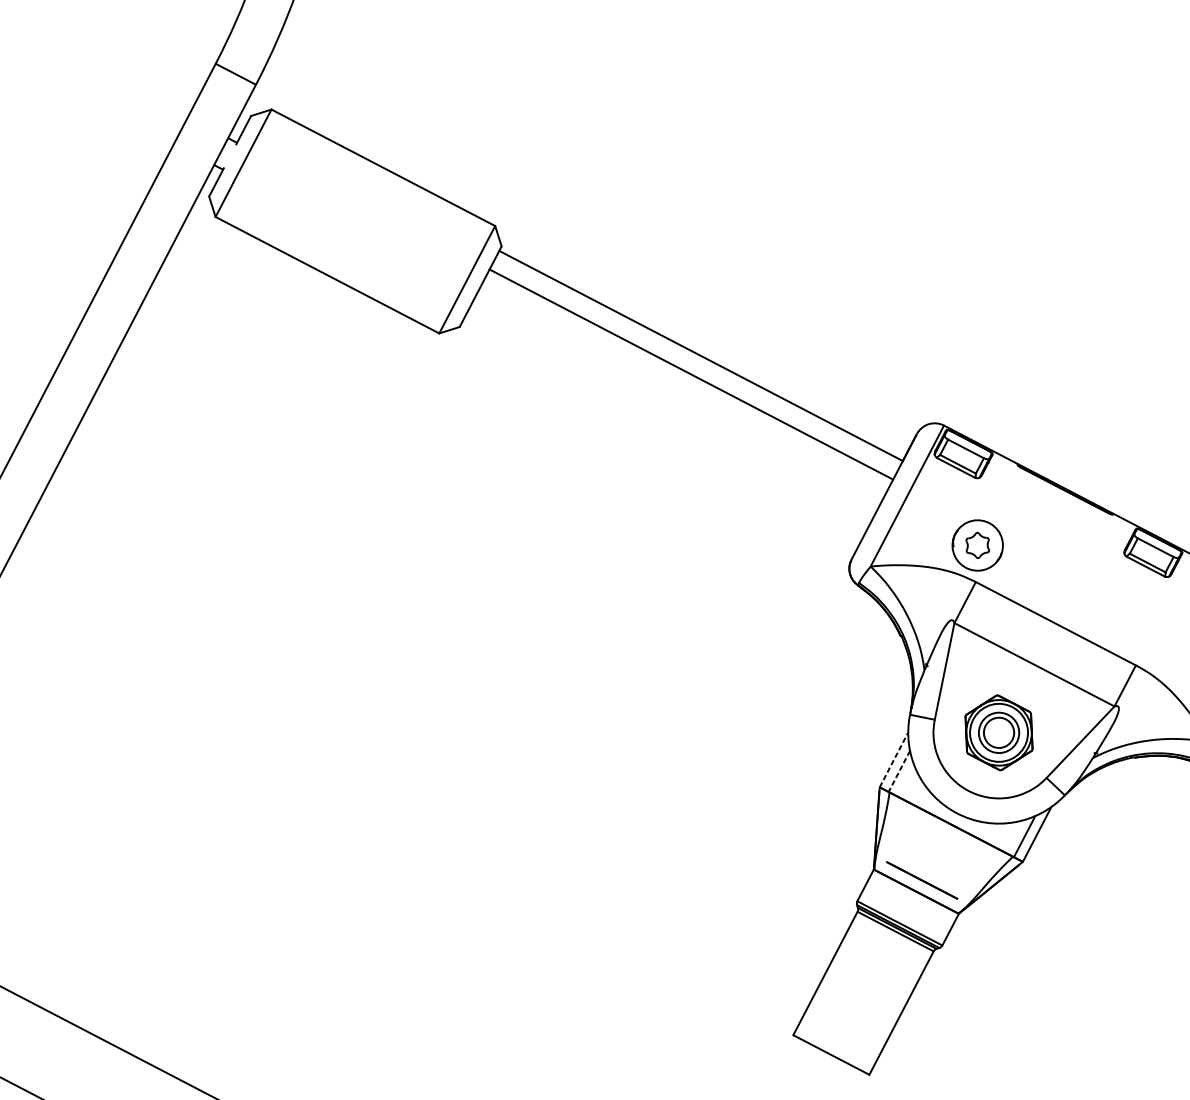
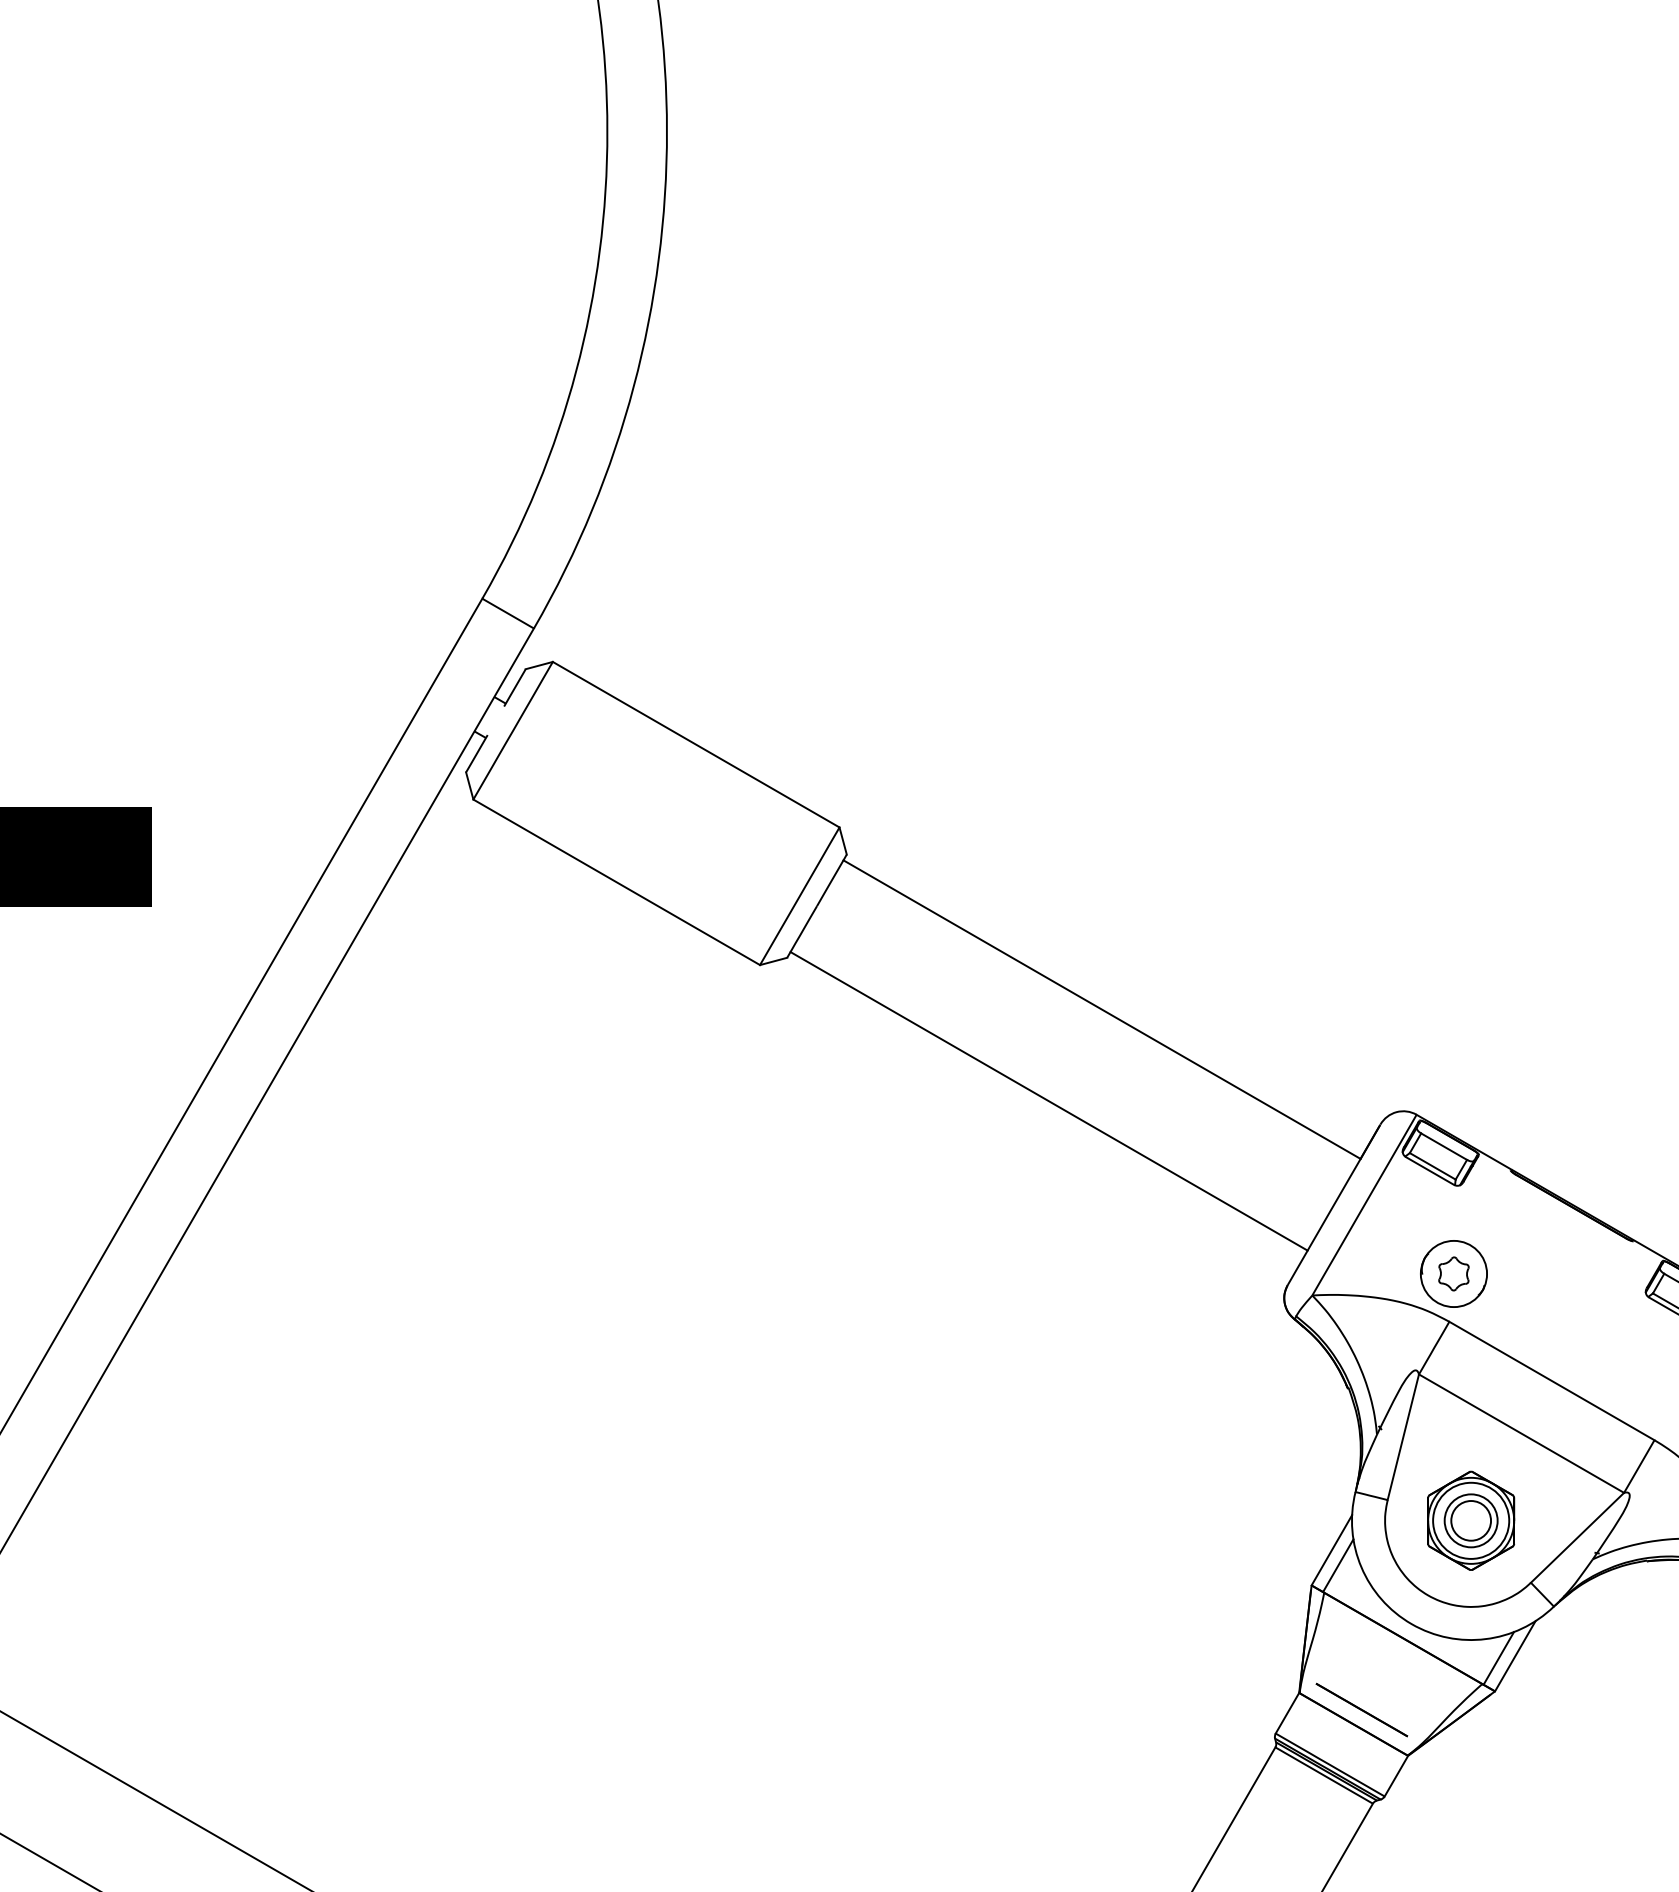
line: (690, 374) -> (1048, 1101), moved
line: (893, 760) -> (1331, 1550), dashed -> solid
line: (899, 772) -> (1338, 1566), dashed -> solid

